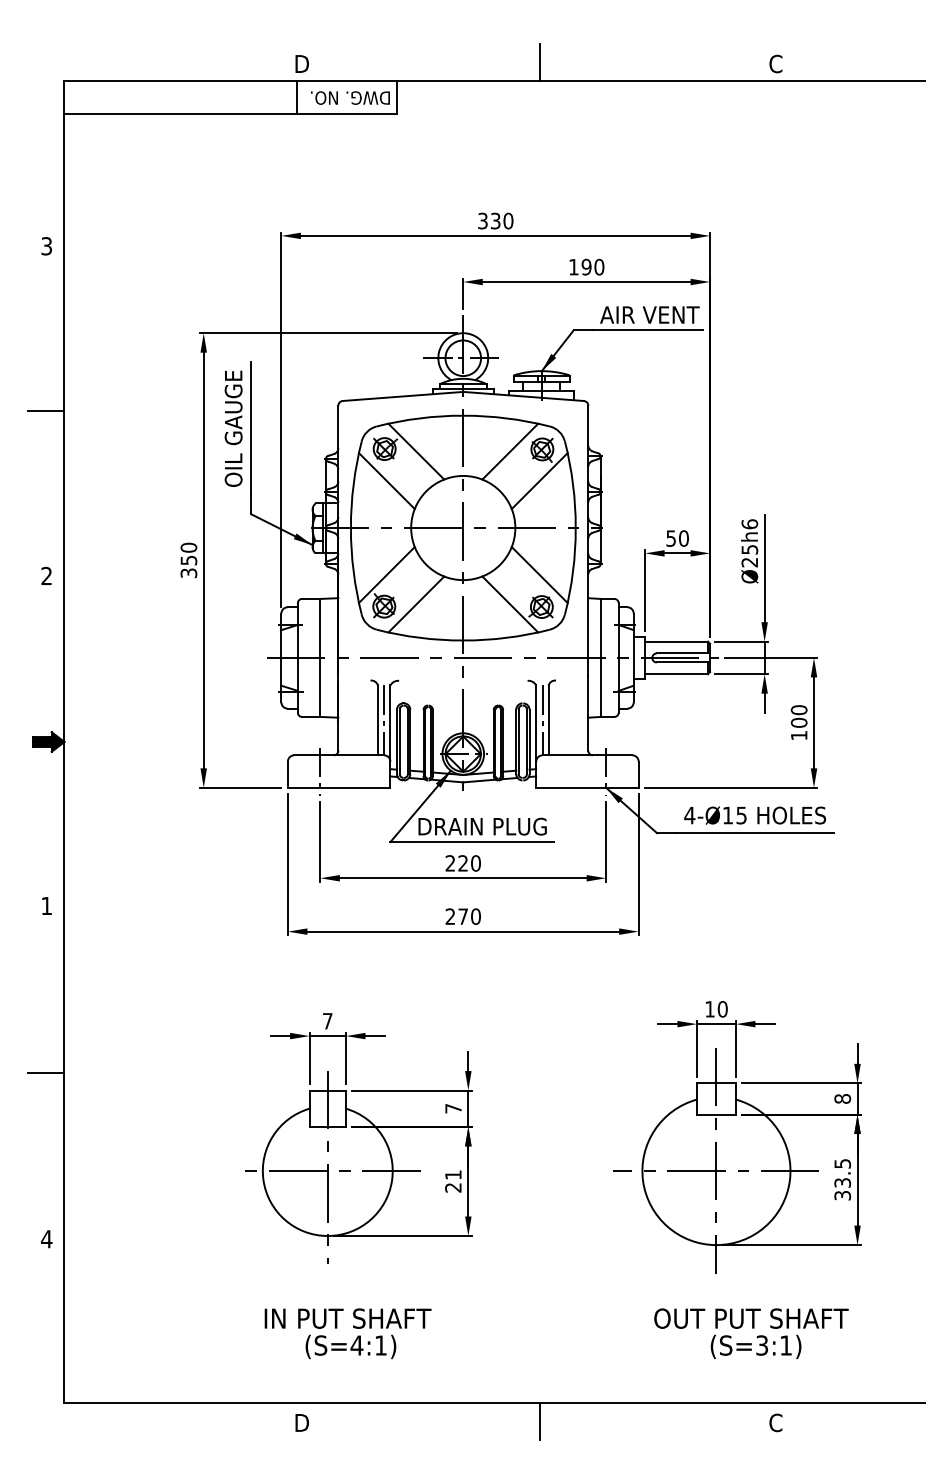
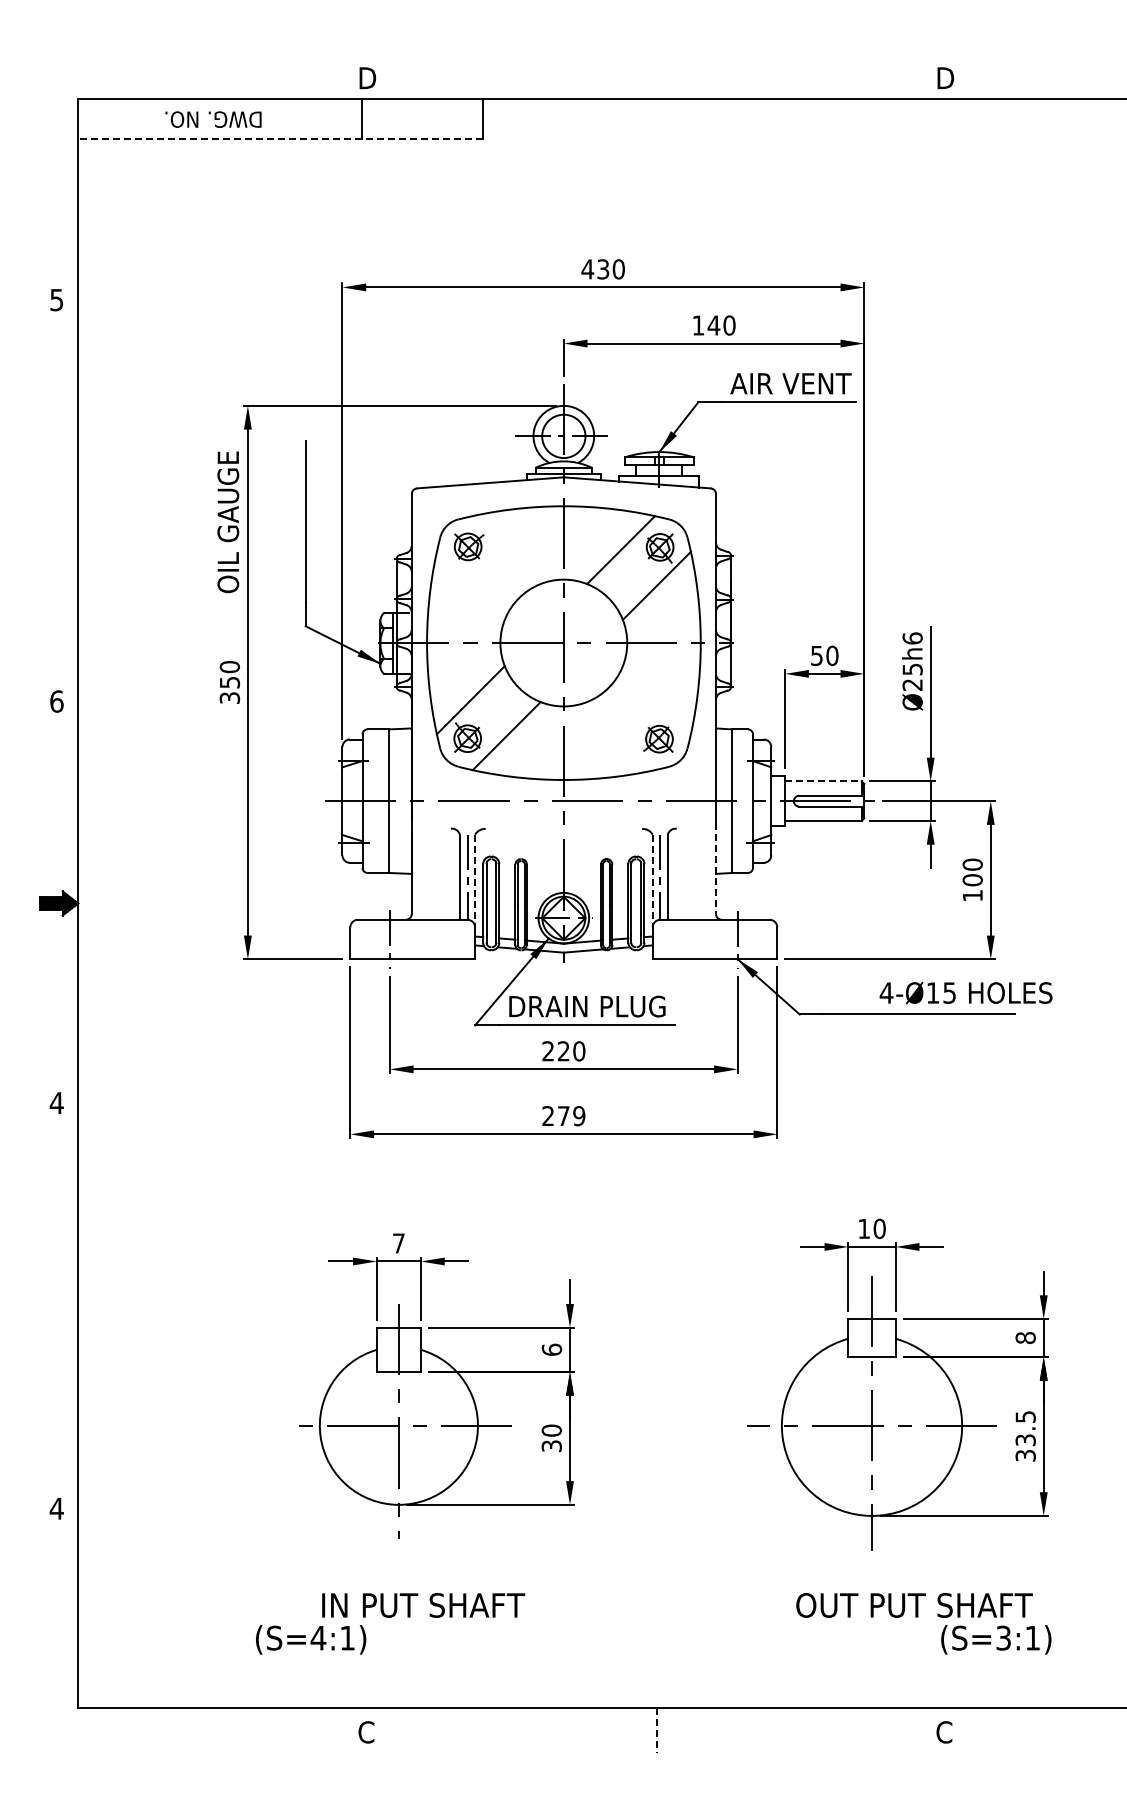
line: (539, 62) -> (656, 76), removed
text: (775, 64) -> (944, 78), C -> D
text: (350, 97) -> (213, 119), moved
line: (230, 114) -> (280, 139), solid -> dashed
text: (482, 221) -> (587, 269), 330 -> 430
text: (47, 245) -> (57, 299), 3 -> 5
text: (586, 267) -> (713, 325), 190 -> 140
line: (45, 411) -> (55, 501), removed
text: (233, 429) -> (228, 522), moved
line: (416, 452) -> (506, 550), removed
line: (386, 480) -> (470, 585), removed
line: (539, 575) -> (656, 700), removed
text: (46, 576) -> (56, 701), 2 -> 6
line: (510, 604) -> (621, 736), removed
line: (676, 641) -> (823, 781), solid -> dashed
line: (587, 714) -> (715, 869), solid -> dashed
line: (390, 723) -> (475, 881), solid -> dashed
line: (536, 723) -> (652, 881), solid -> dashed
text: (754, 815) -> (965, 992), moved
text: (46, 906) -> (56, 1103), 1 -> 4
text: (476, 916) -> (579, 1116), 270 -> 279
line: (45, 1072) -> (55, 1305), removed
text: (453, 1108) -> (551, 1349), 7 -> 6
text: (453, 1181) -> (551, 1438), 21 -> 30
text: (351, 1346) -> (311, 1639), moved
text: (756, 1346) -> (996, 1639), moved
line: (539, 1422) -> (656, 1731), solid -> dashed
text: (301, 1423) -> (367, 1732), D -> C

